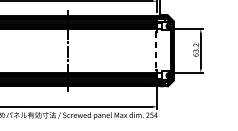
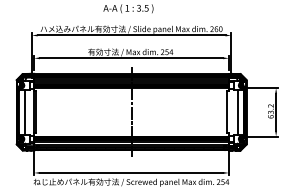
line: (156, 51) -> (227, 112), dashed -> solid
line: (165, 51) -> (237, 112), added

